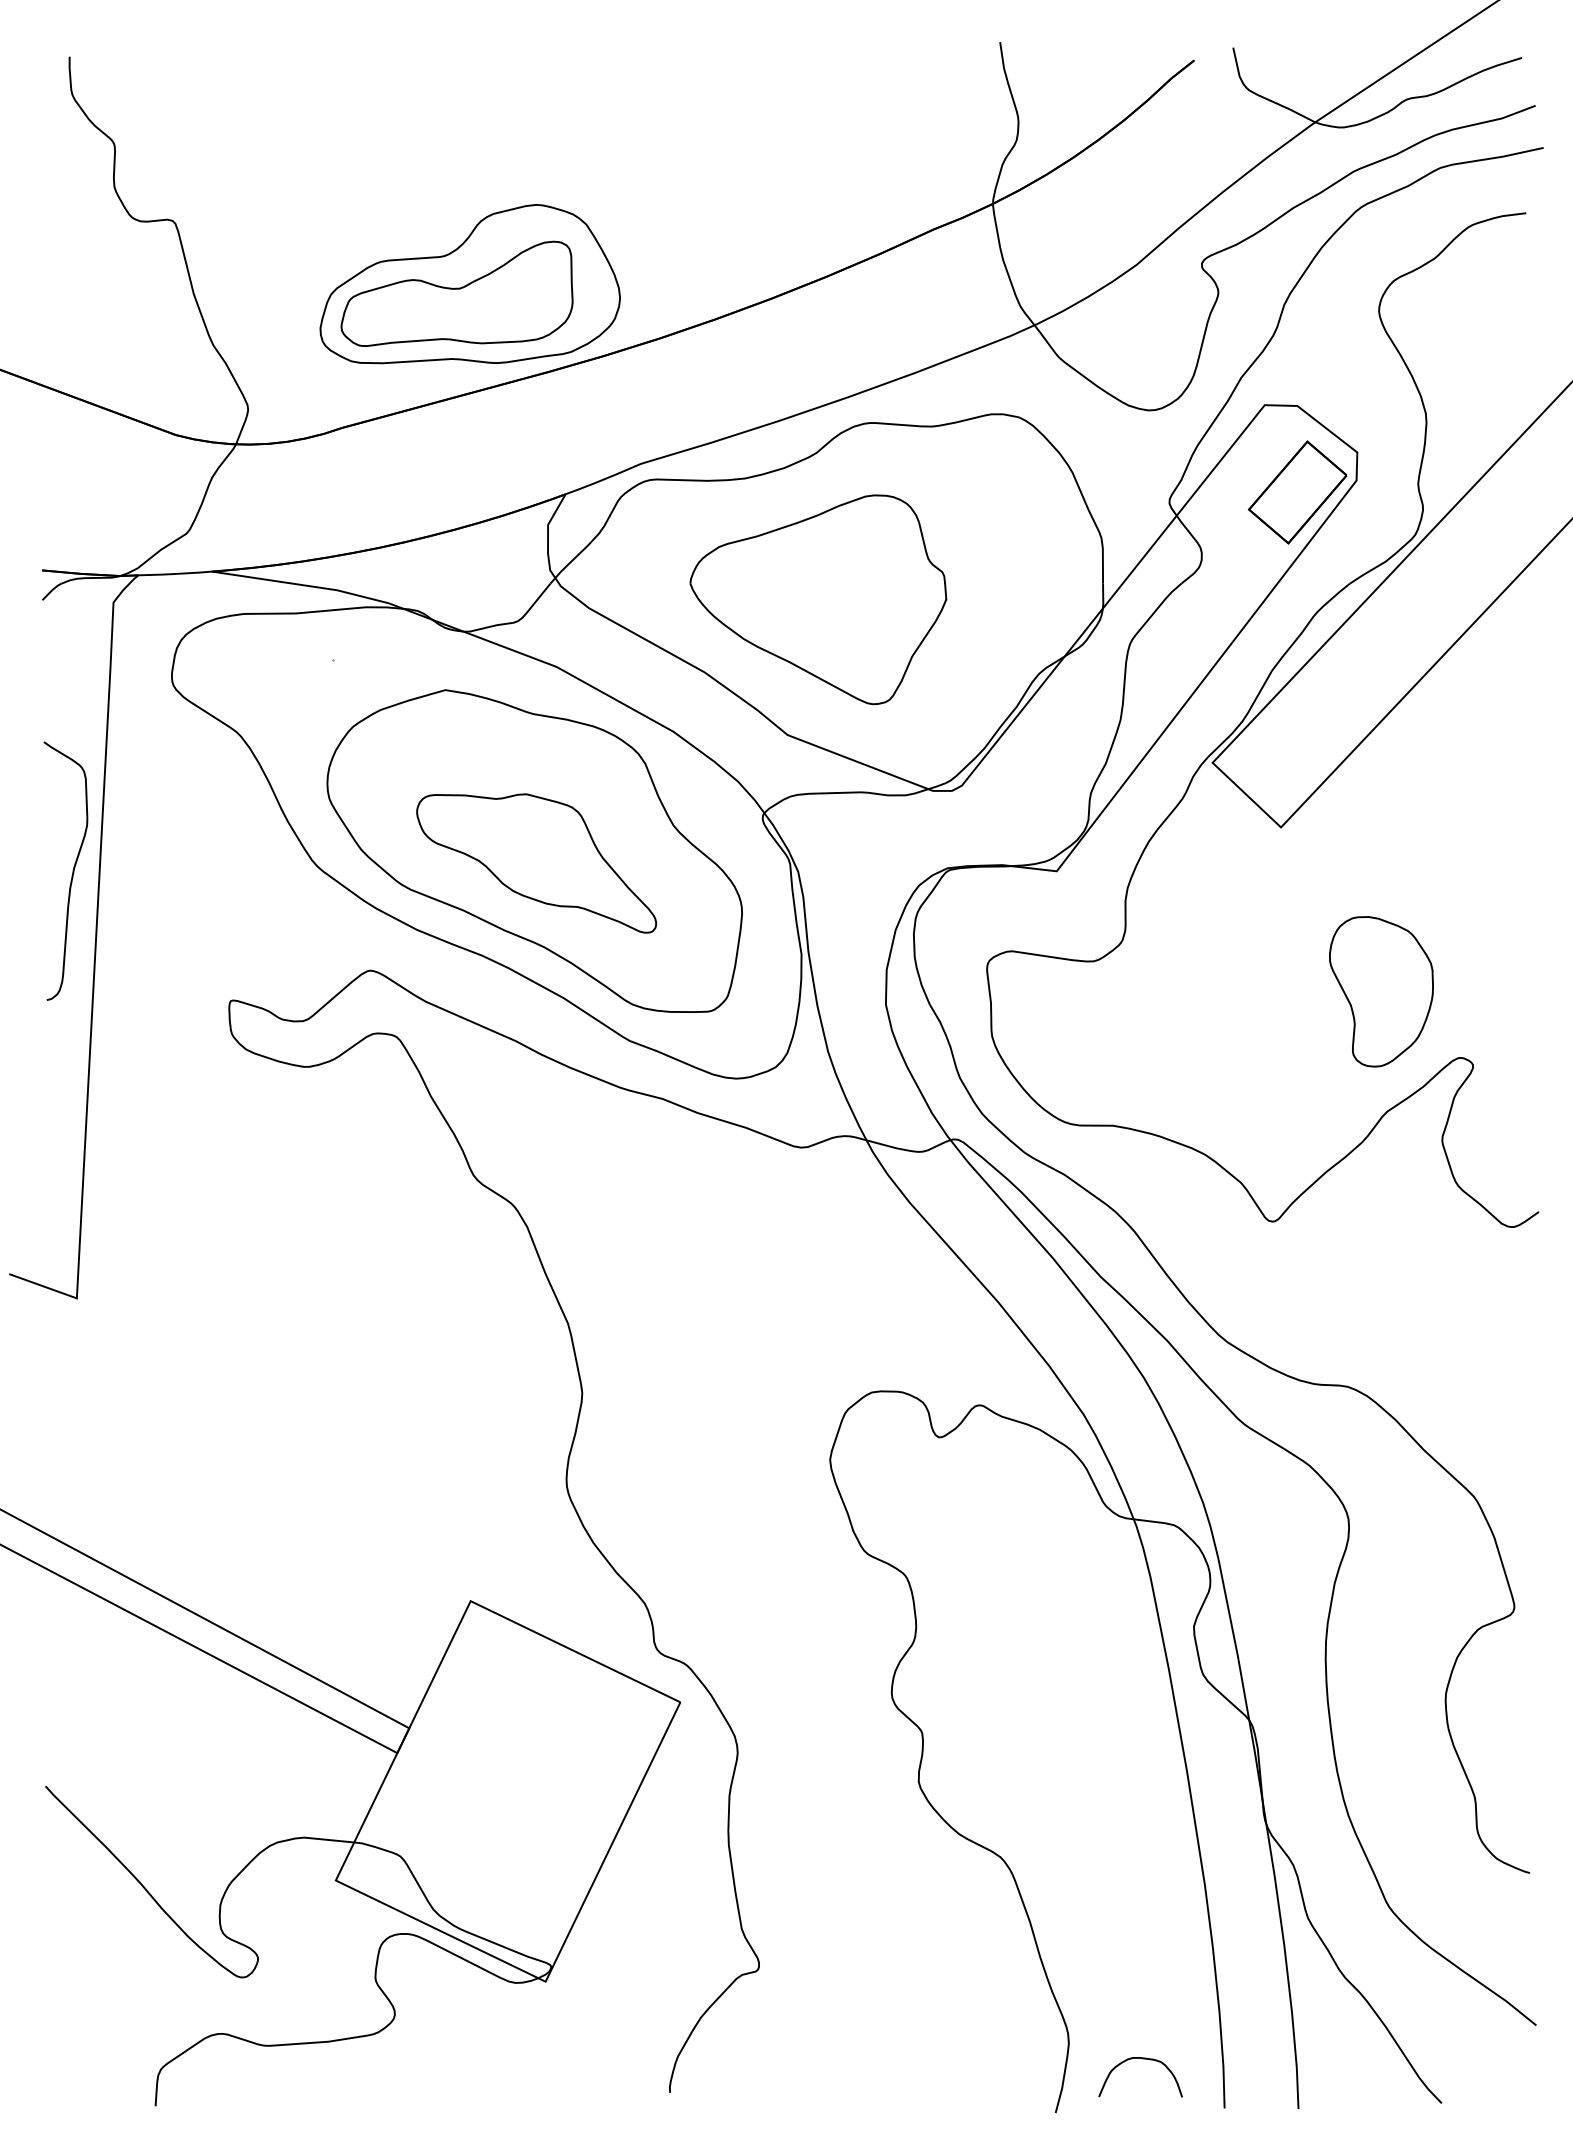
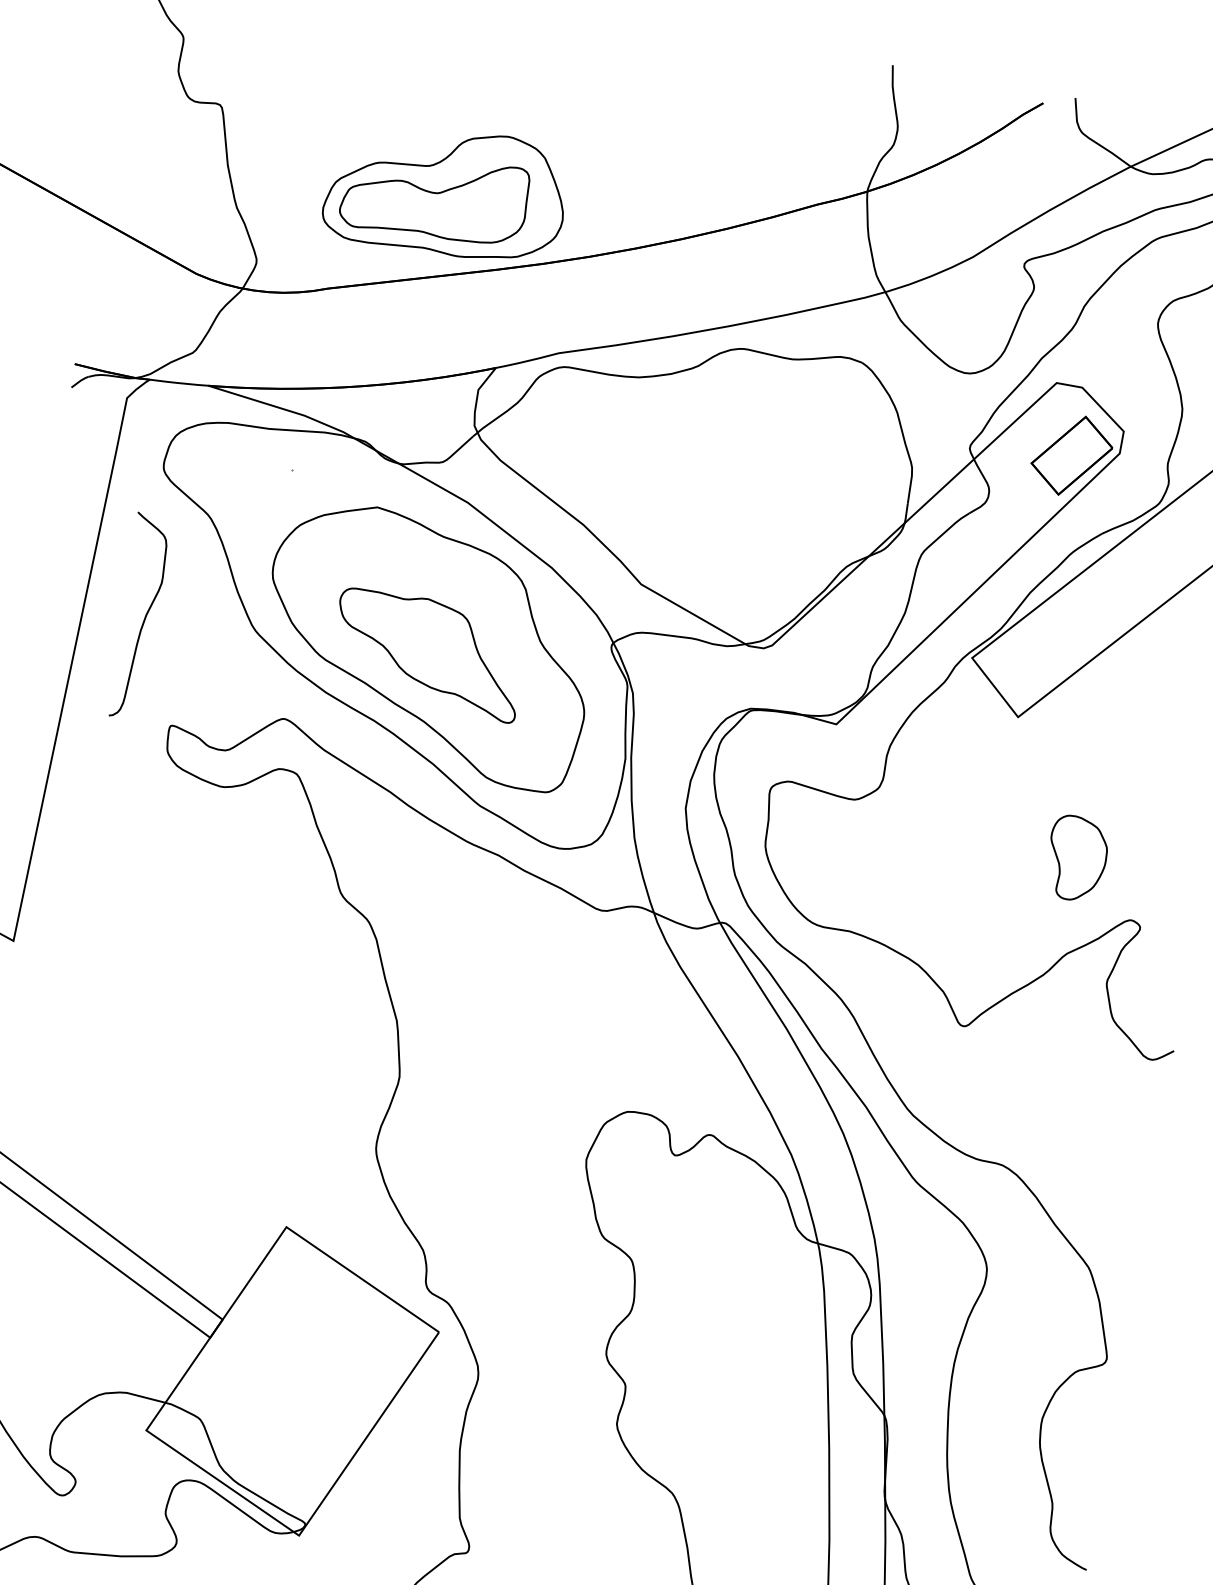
part: (818, 599) -> (682, 481), removed
curve: (72, 870) -> (144, 616), moved
part: (1381, 991) -> (1077, 858), size x0.7

